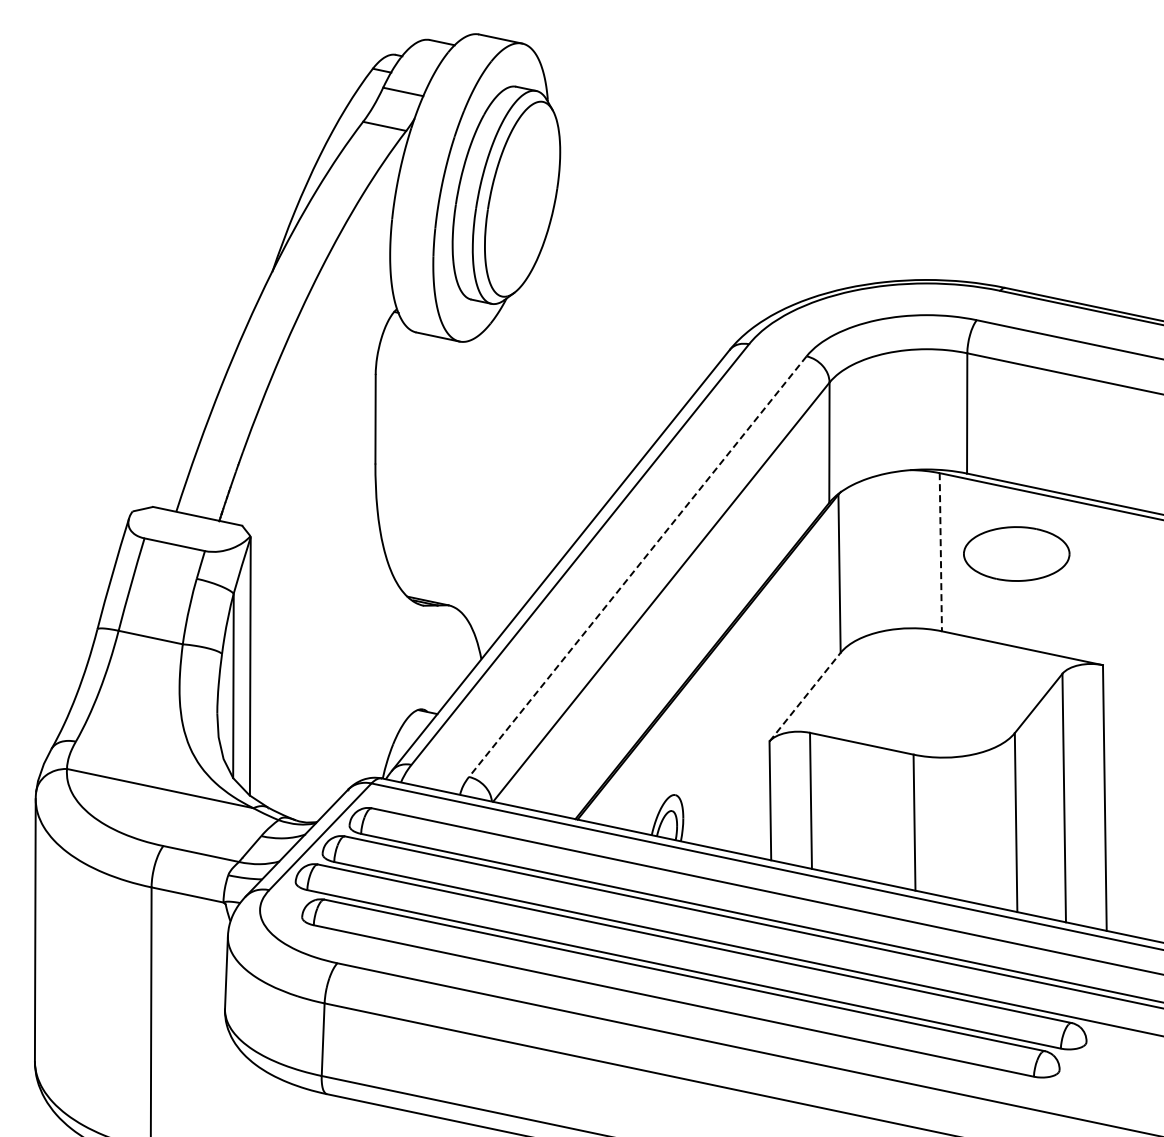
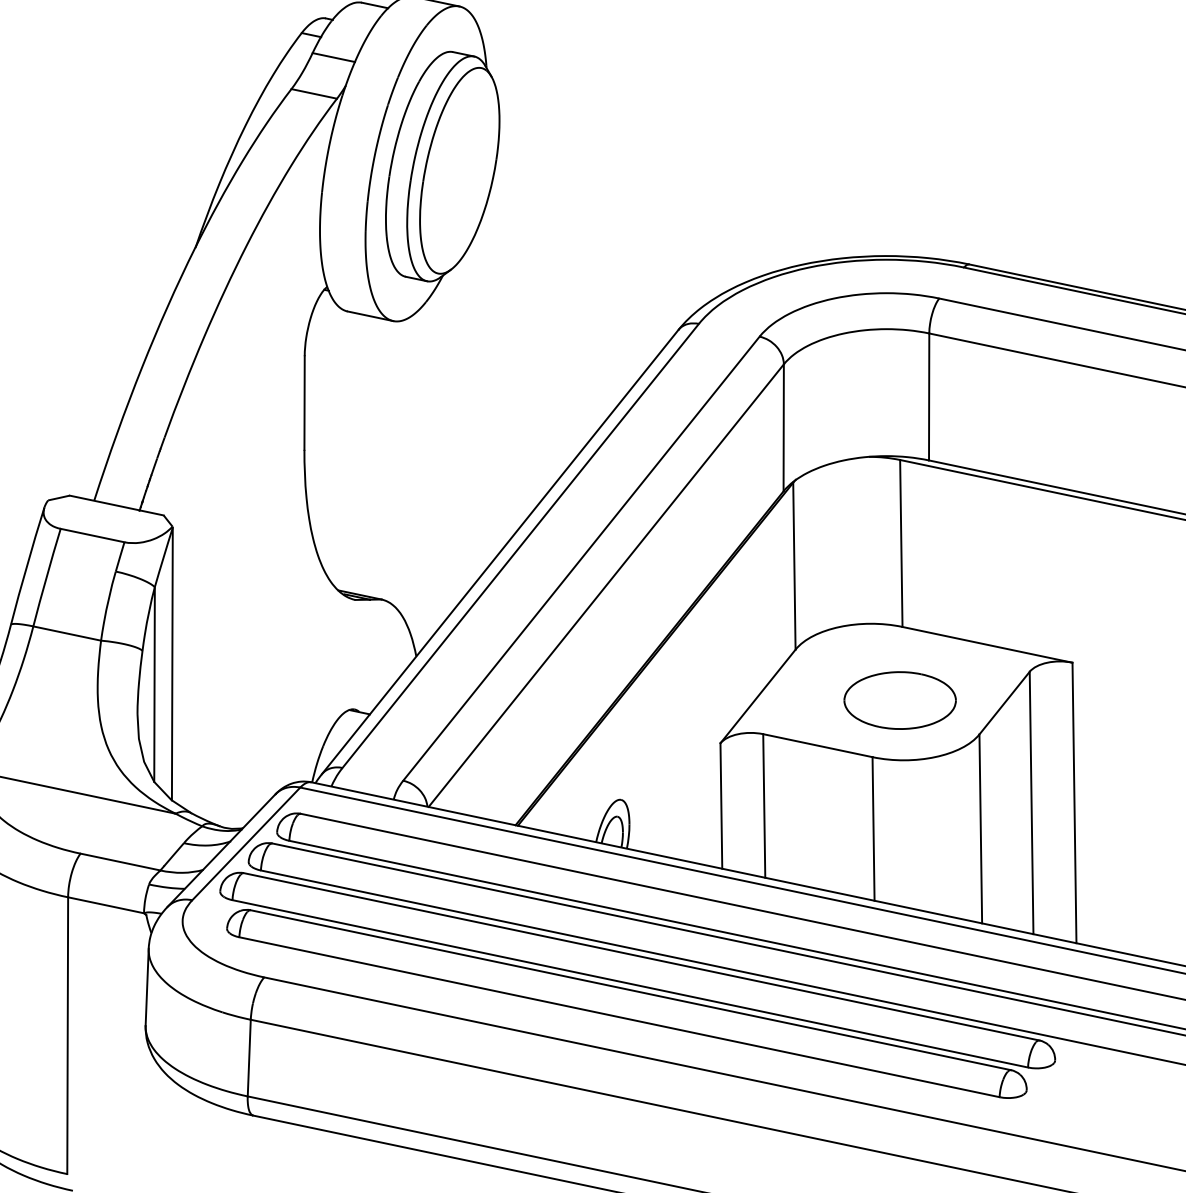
line: (940, 552) -> (900, 543), dashed -> solid
part: (1016, 553) -> (899, 700), moved
line: (637, 566) -> (581, 558), dashed -> solid
line: (805, 697) -> (758, 696), dashed -> solid

